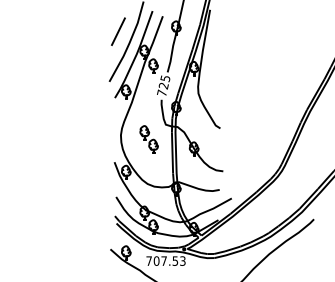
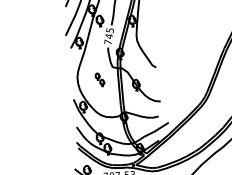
text: (163, 85) -> (108, 36), 725 -> 745
part: (148, 139) -> (99, 79), size x0.6

